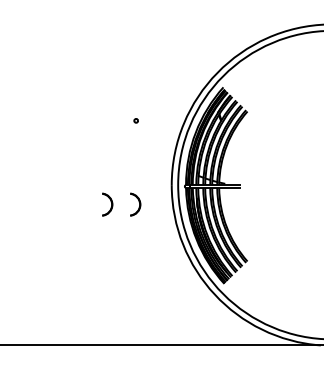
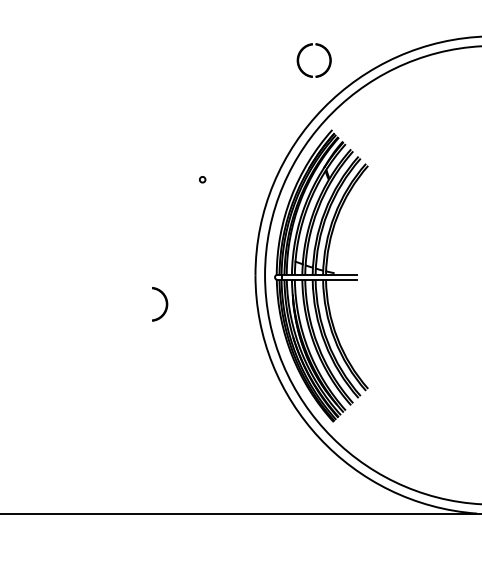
part: (217, 33) -> (323, 49), added
part: (135, 204) -> (201, 304), removed

